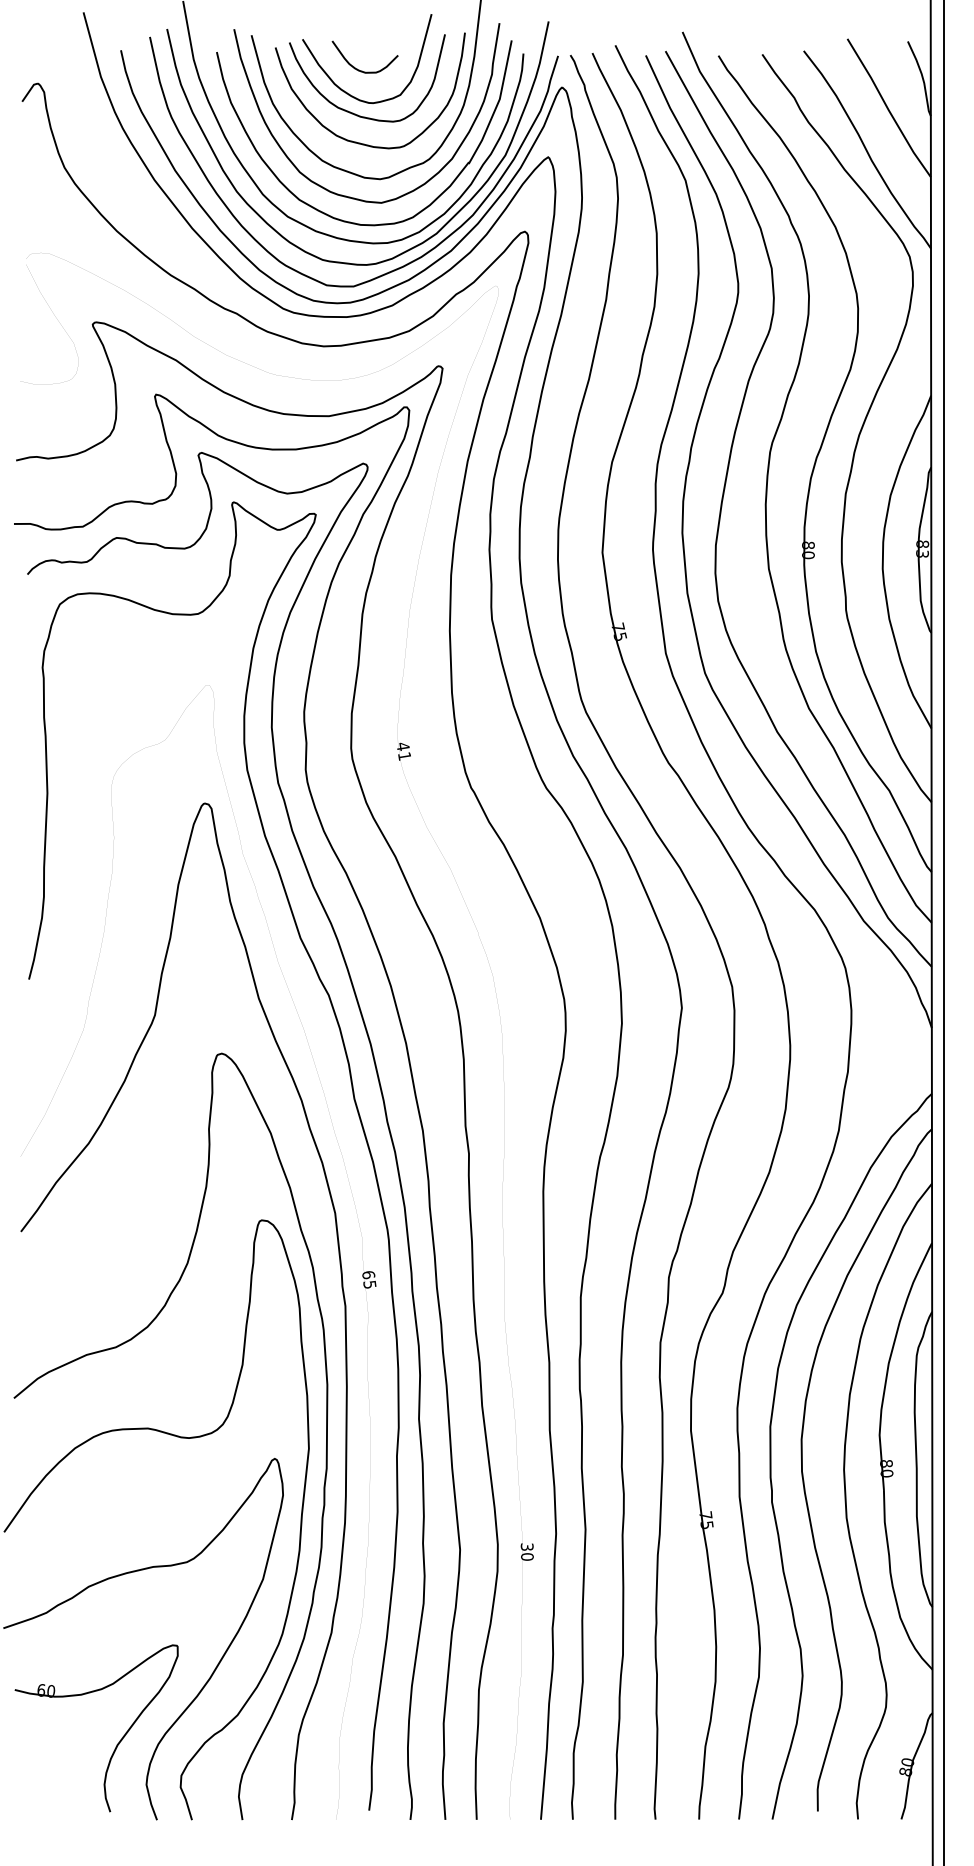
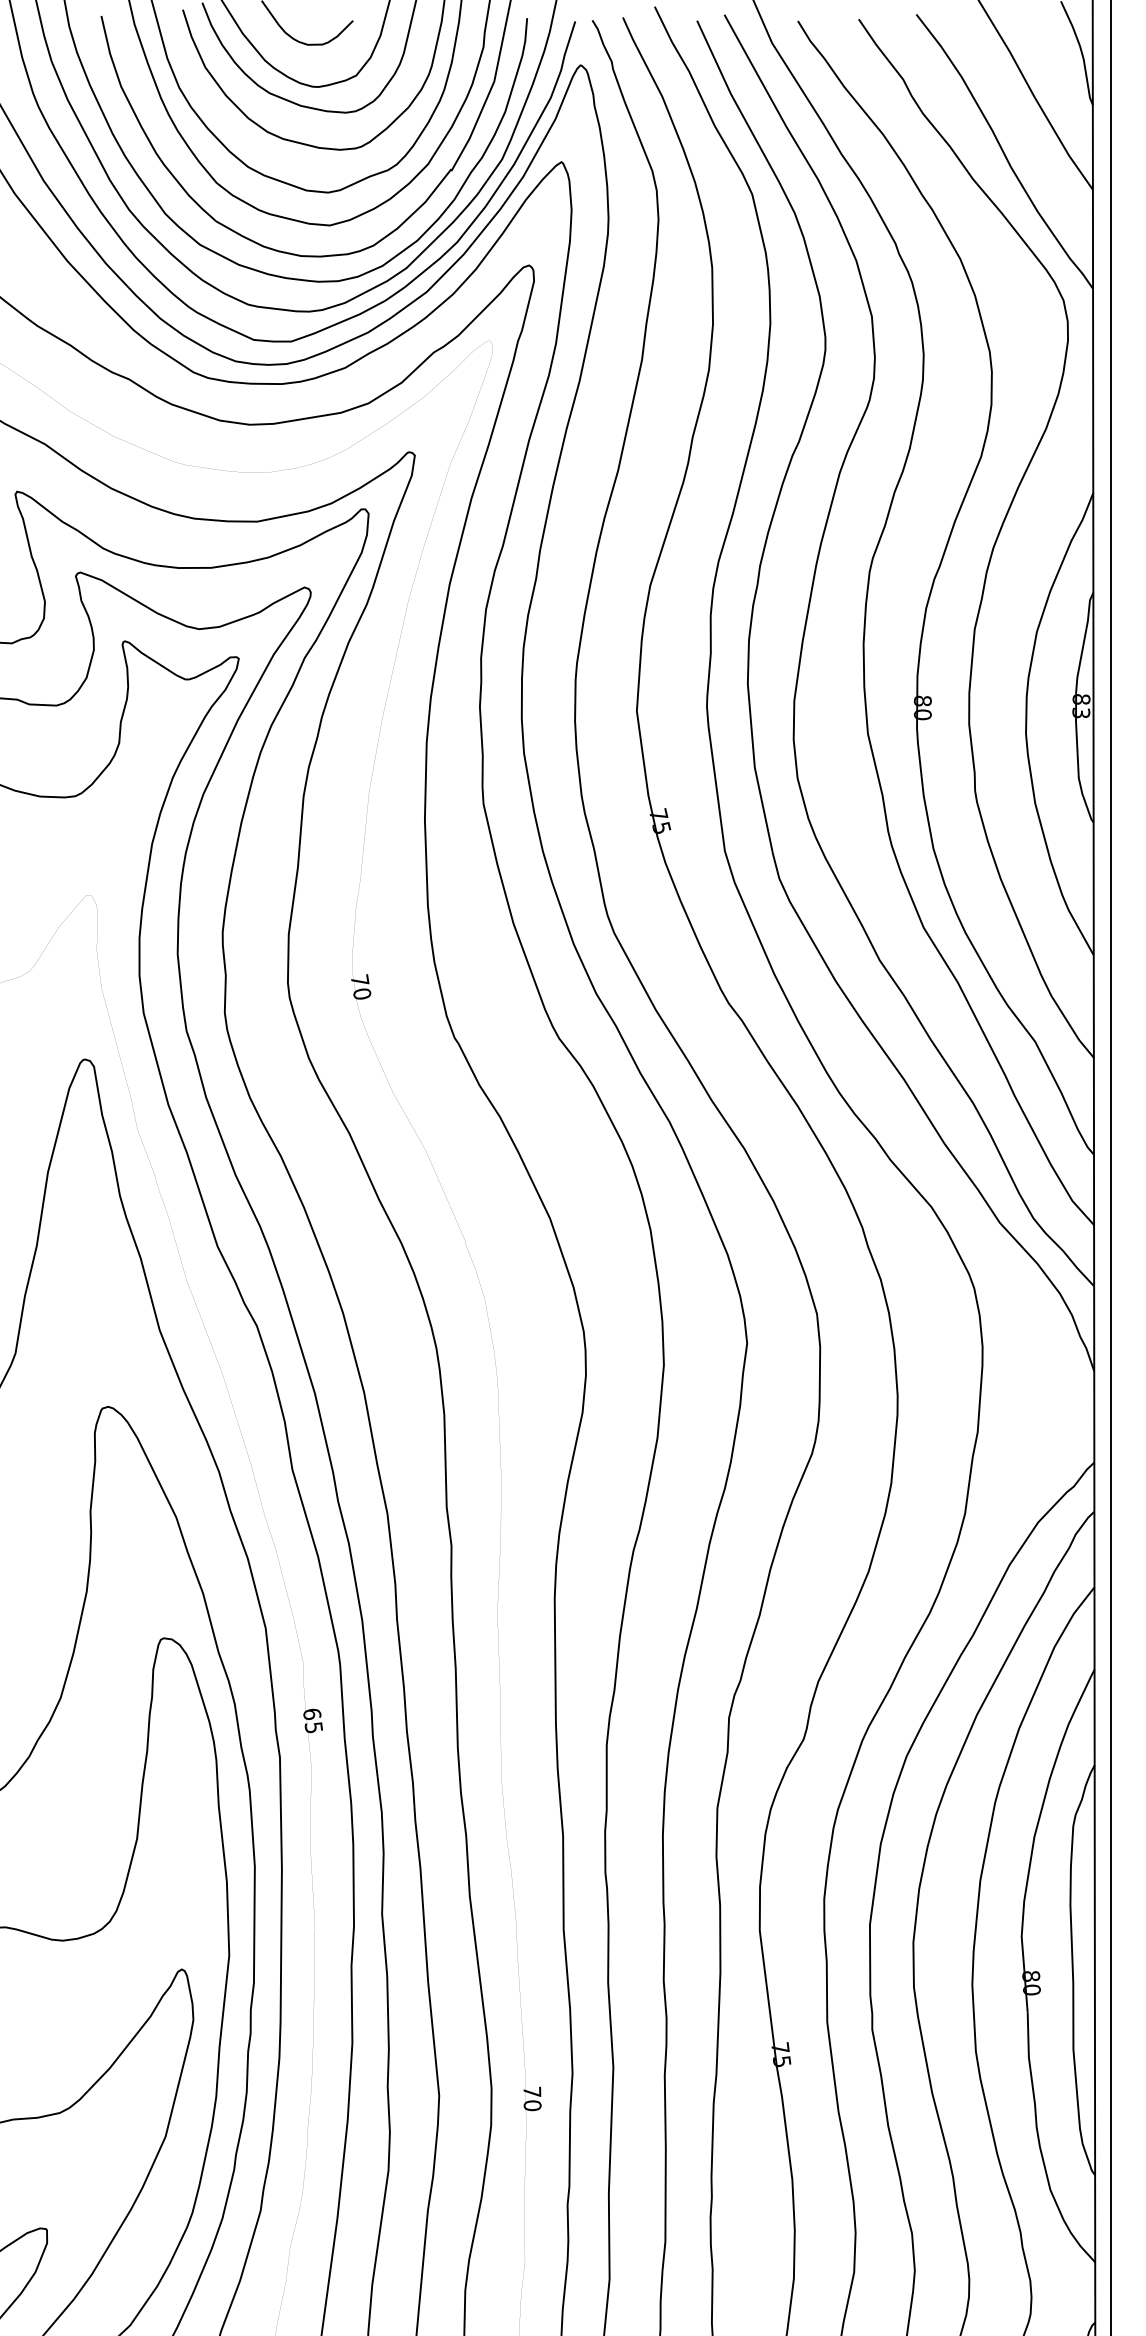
text: (403, 751) -> (360, 987), 41 -> 70
text: (526, 1546) -> (531, 2091), 30 -> 70

